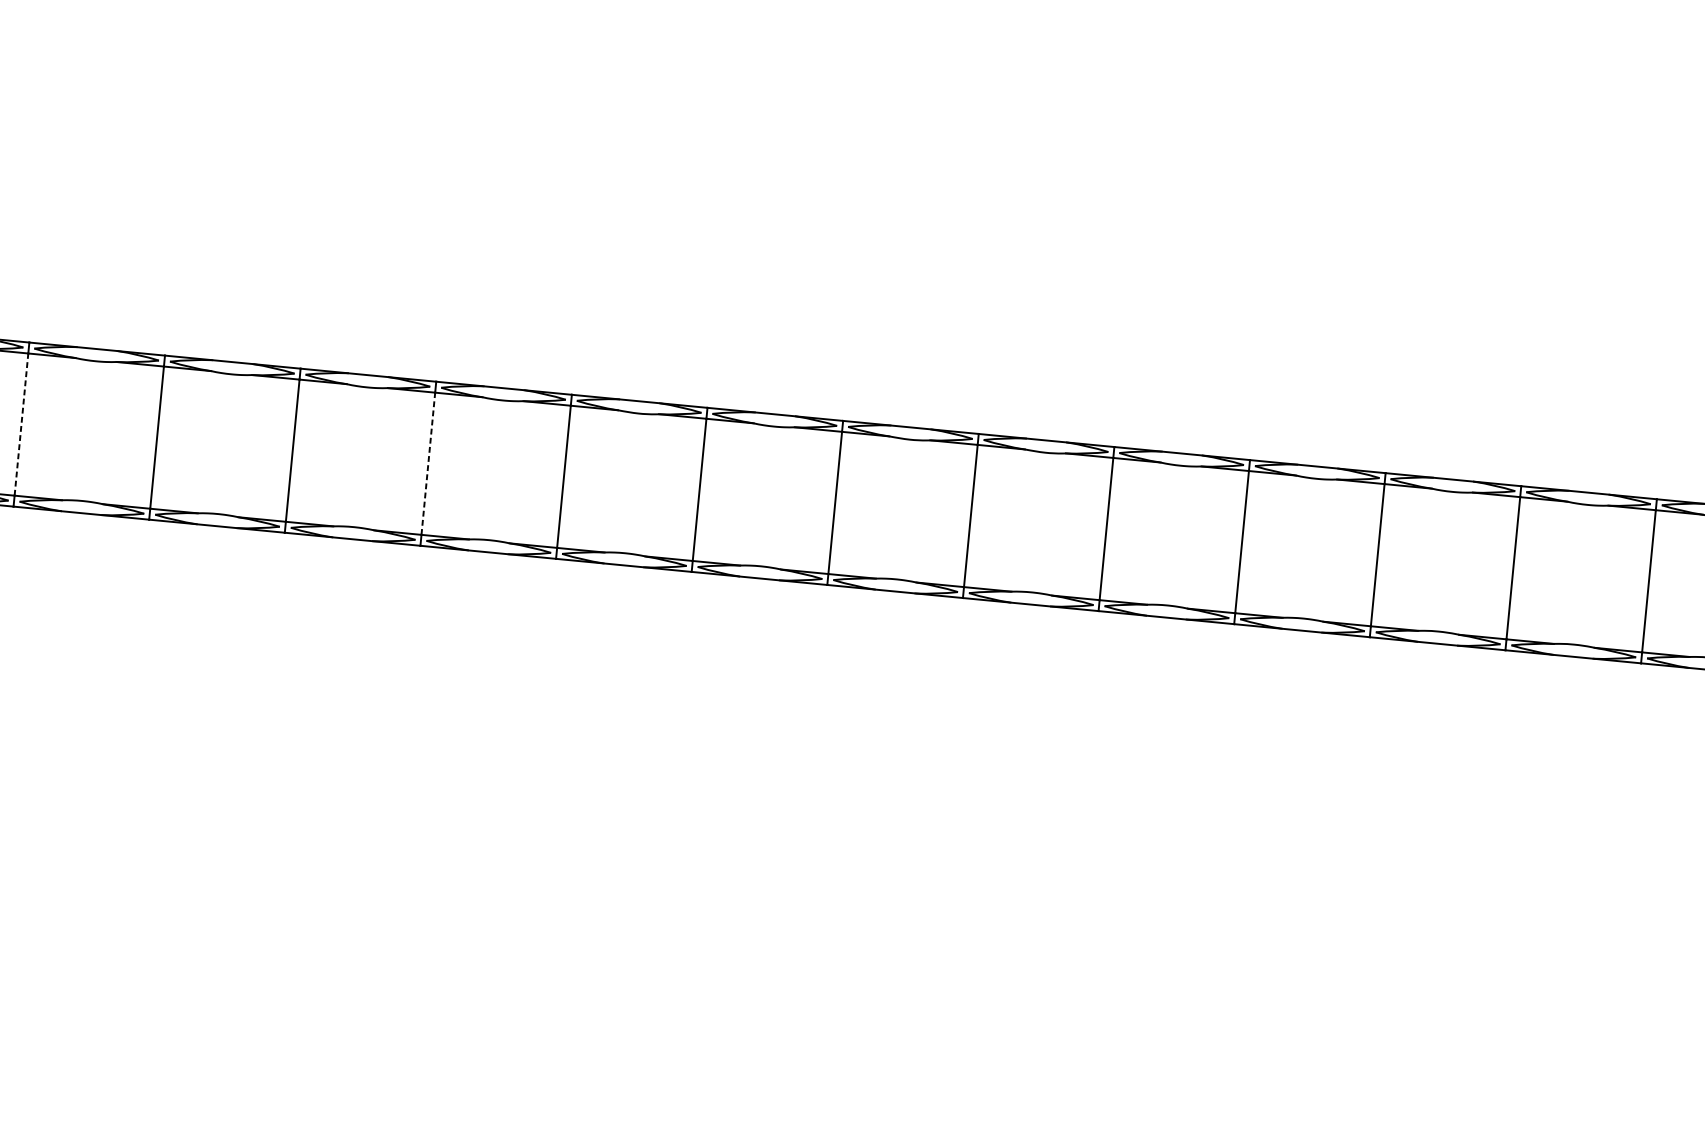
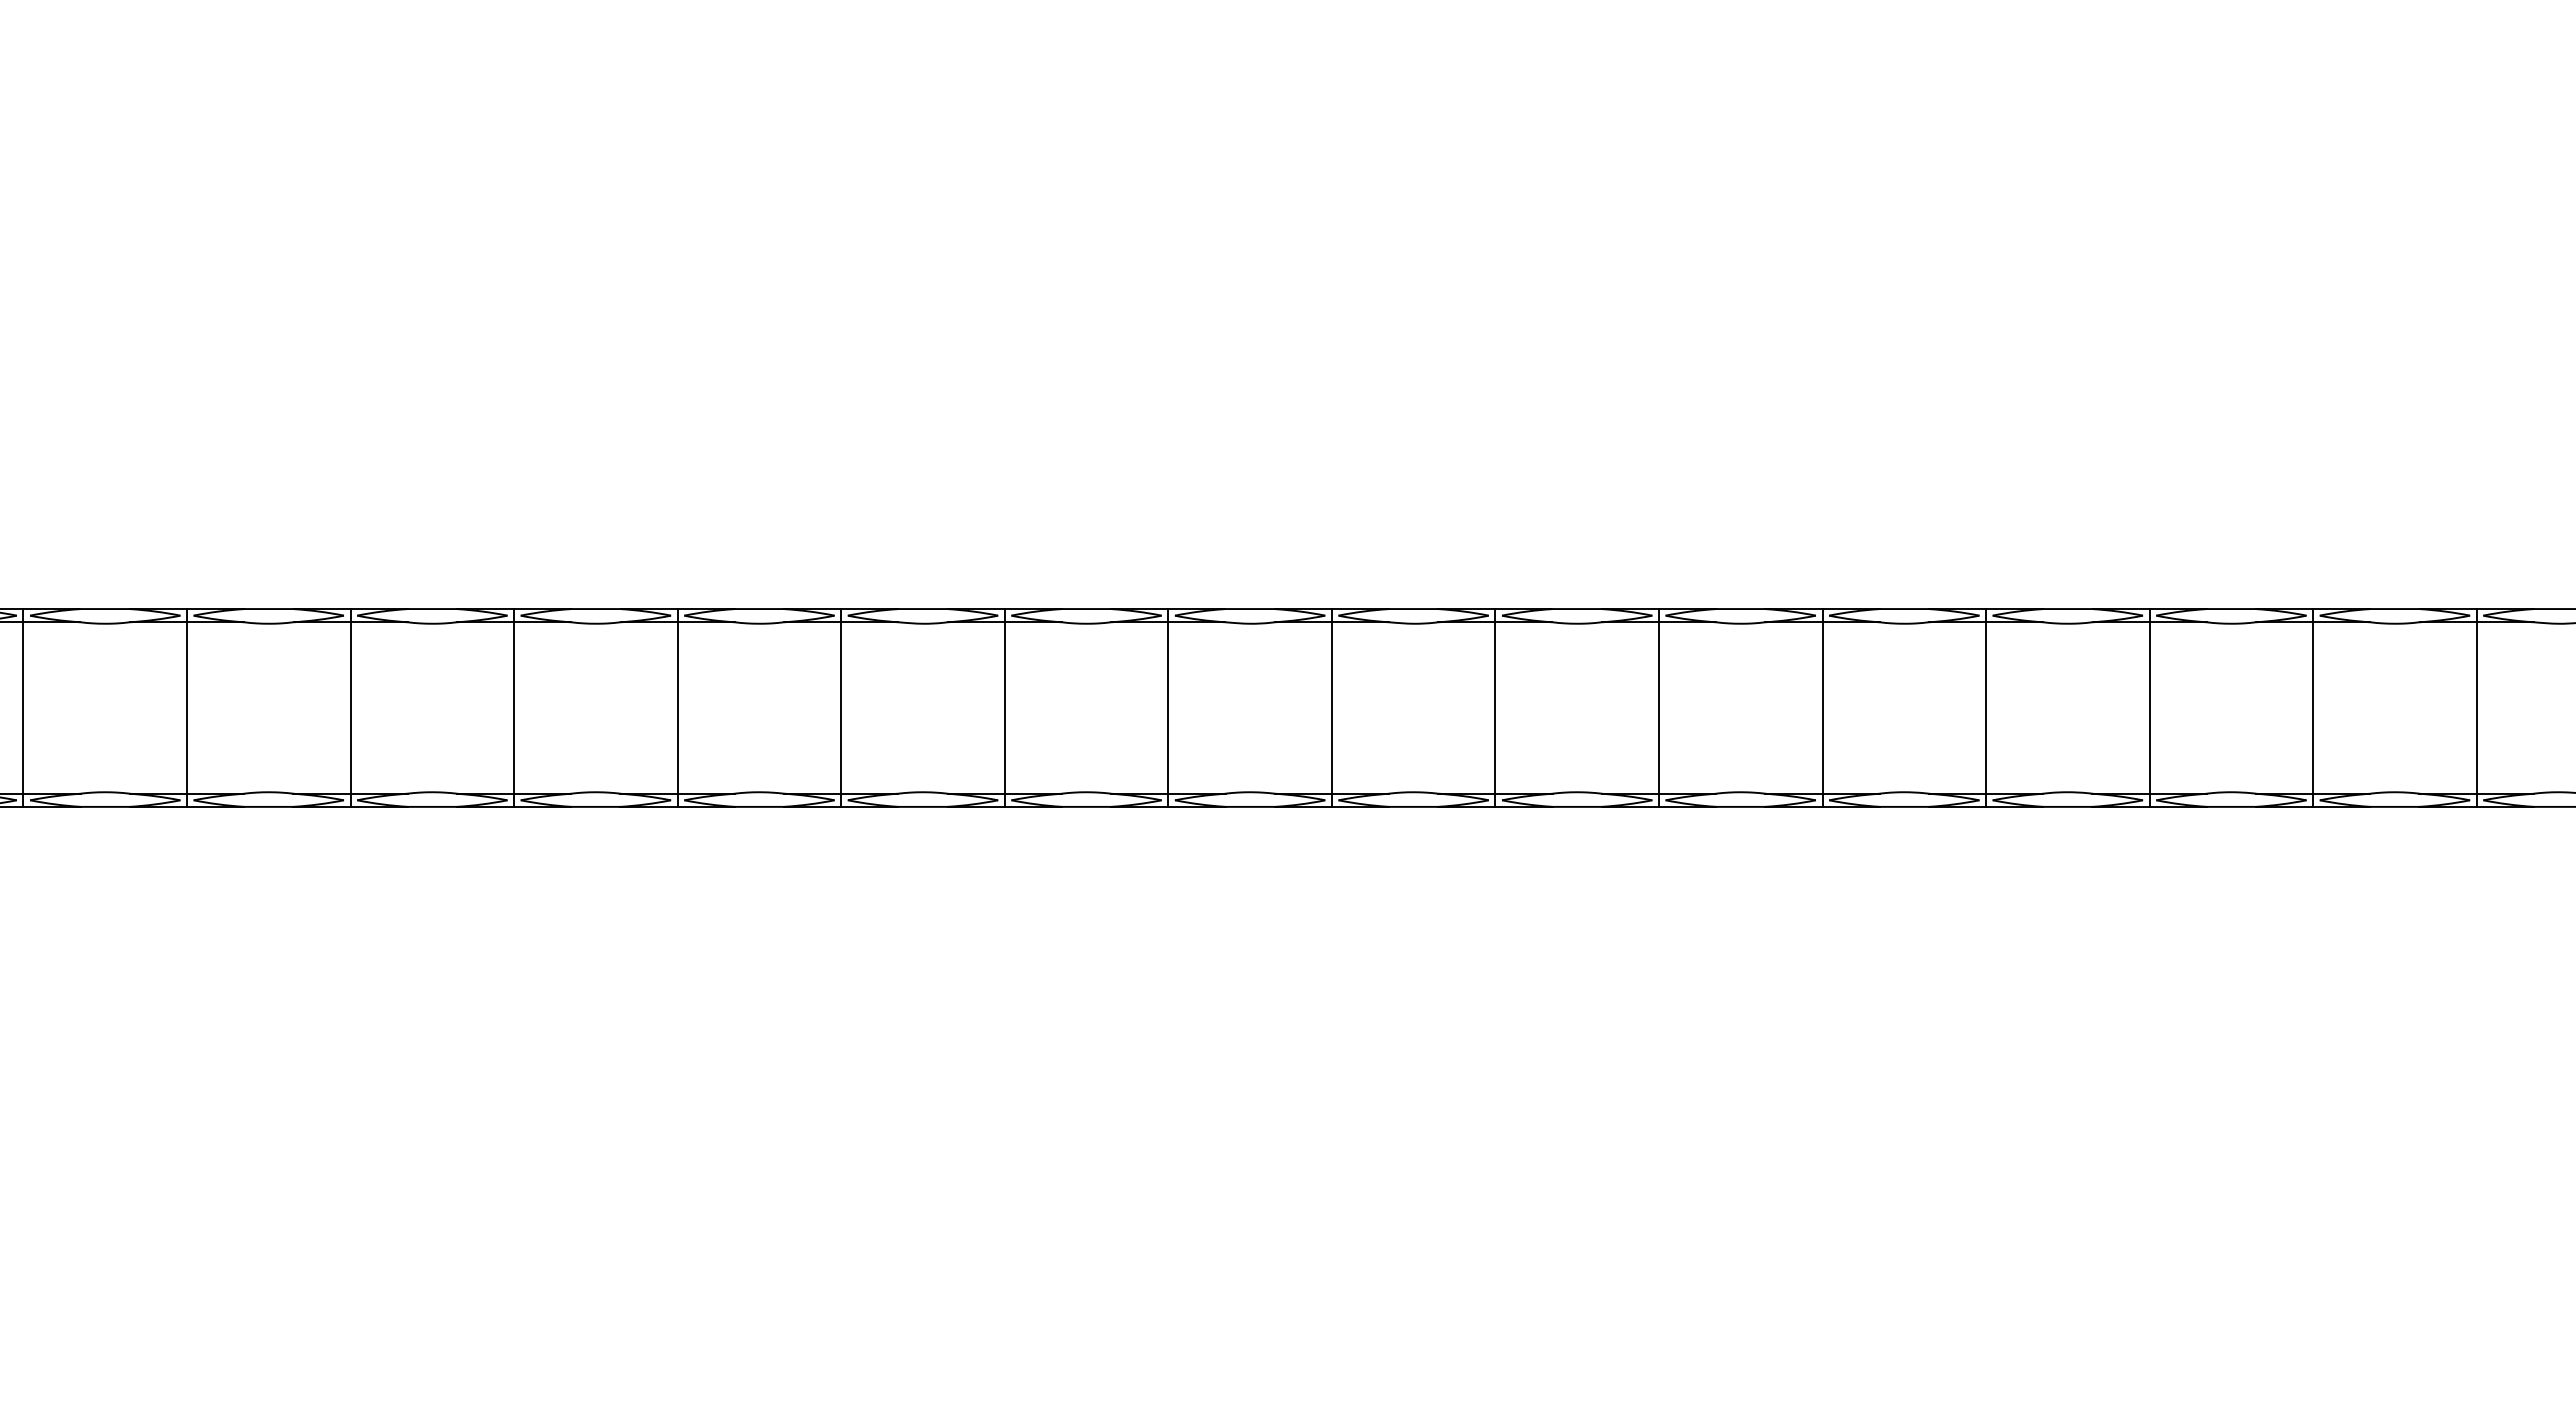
line: (21, 424) -> (187, 707), dashed -> solid
line: (428, 463) -> (677, 707), dashed -> solid

